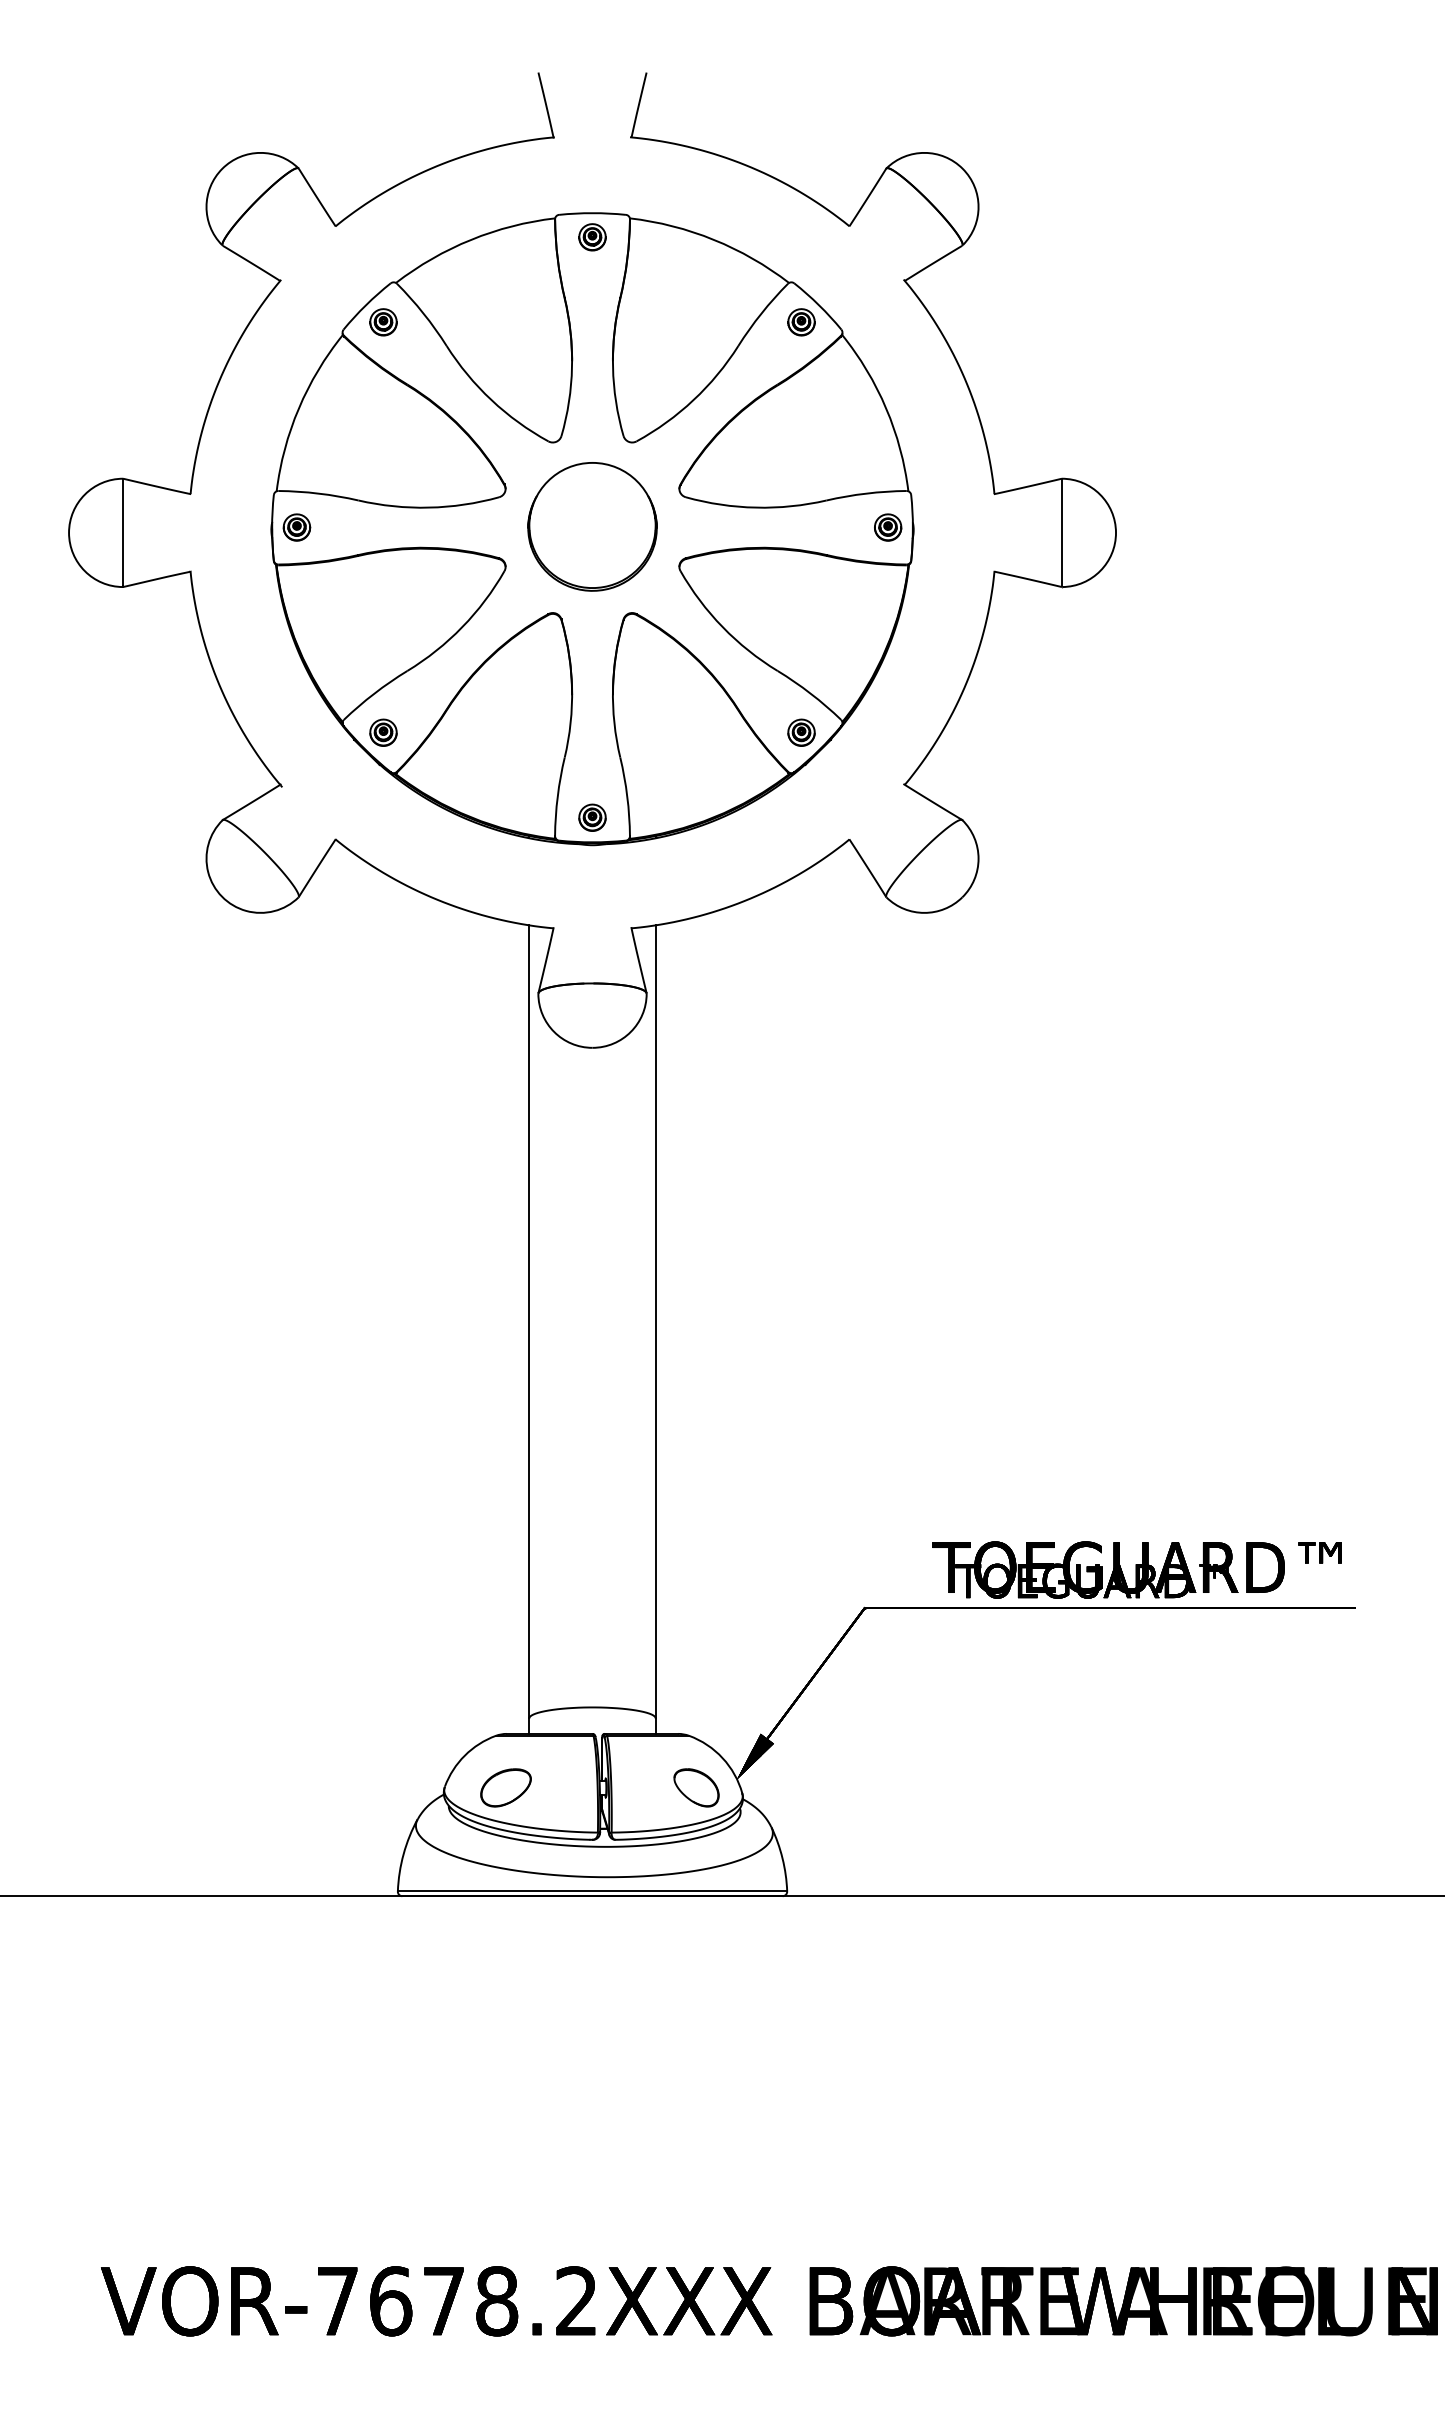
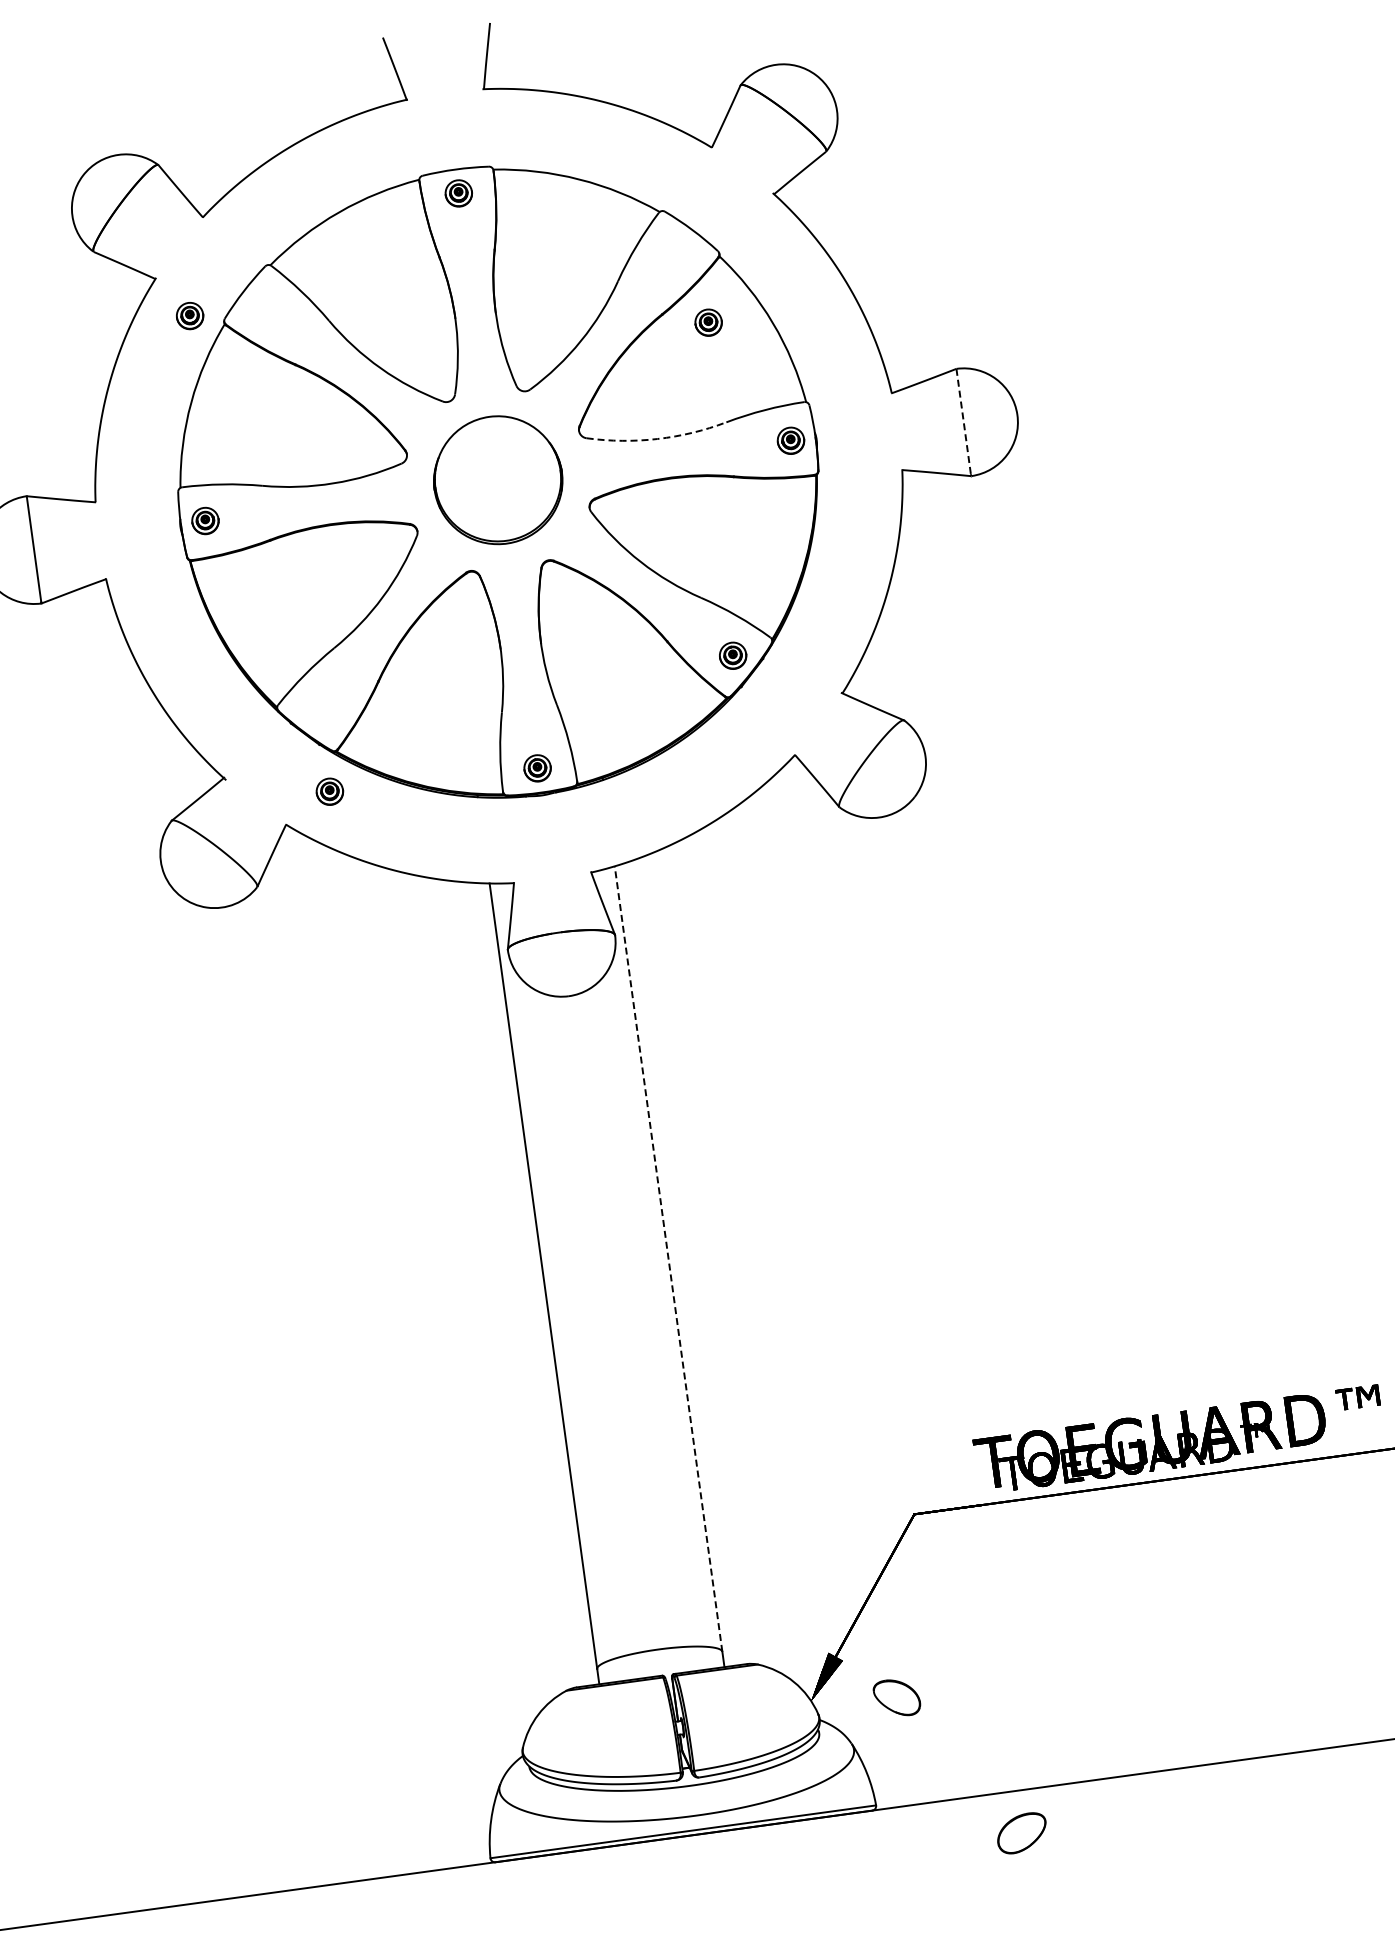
part: (383, 322) -> (190, 316), moved
part: (801, 322) -> (708, 322), moved
arc: (756, 507) -> (657, 438), solid -> dashed
line: (1061, 532) -> (963, 422), solid -> dashed
part: (383, 732) -> (329, 791), moved
line: (655, 1321) -> (668, 1258), solid -> dashed
part: (505, 1787) -> (1021, 1832), moved
part: (696, 1787) -> (896, 1697), moved

